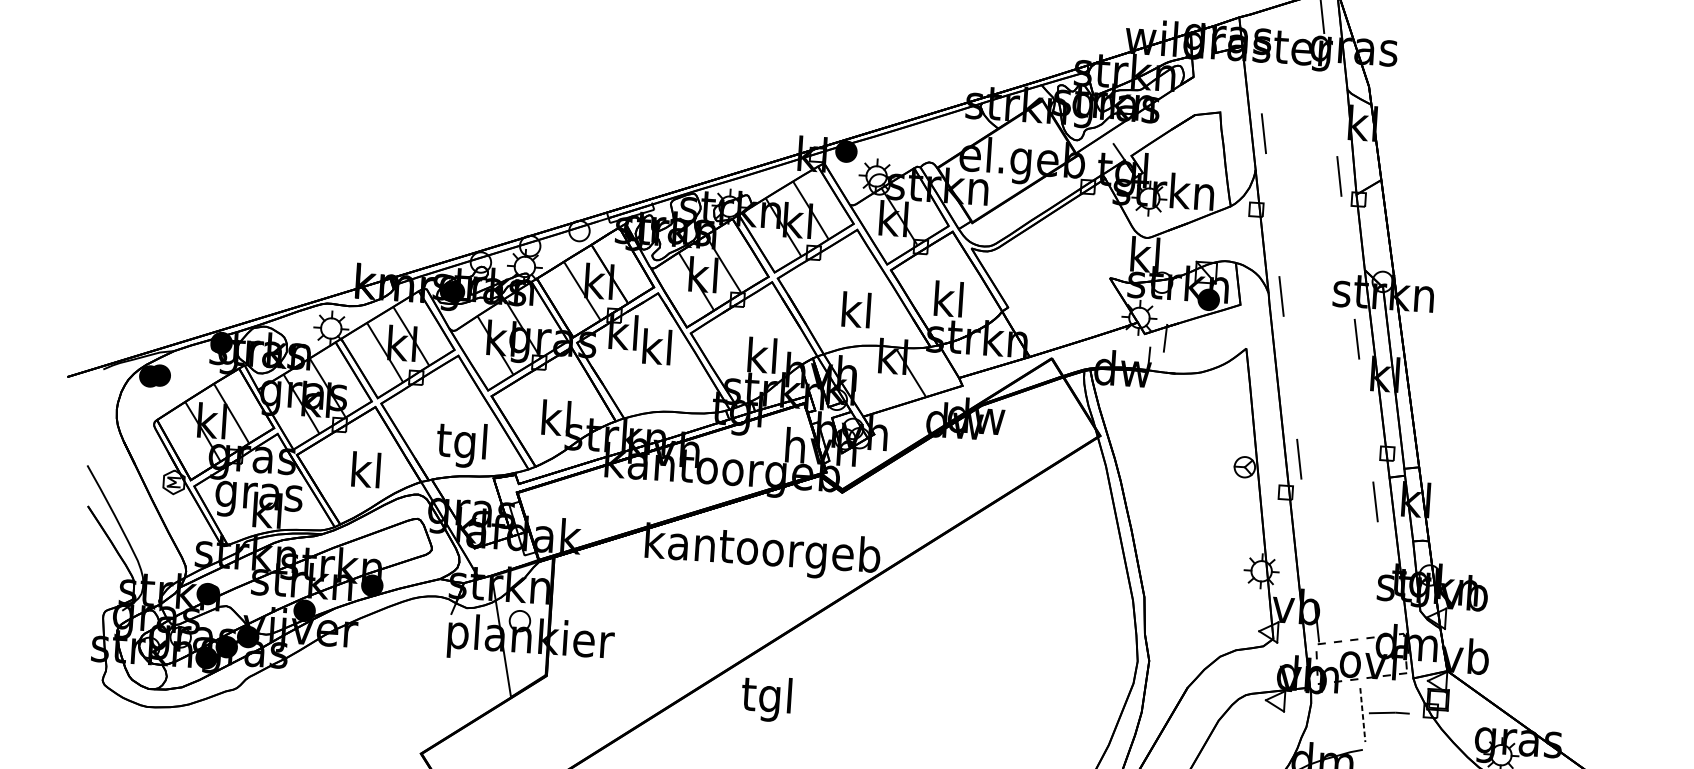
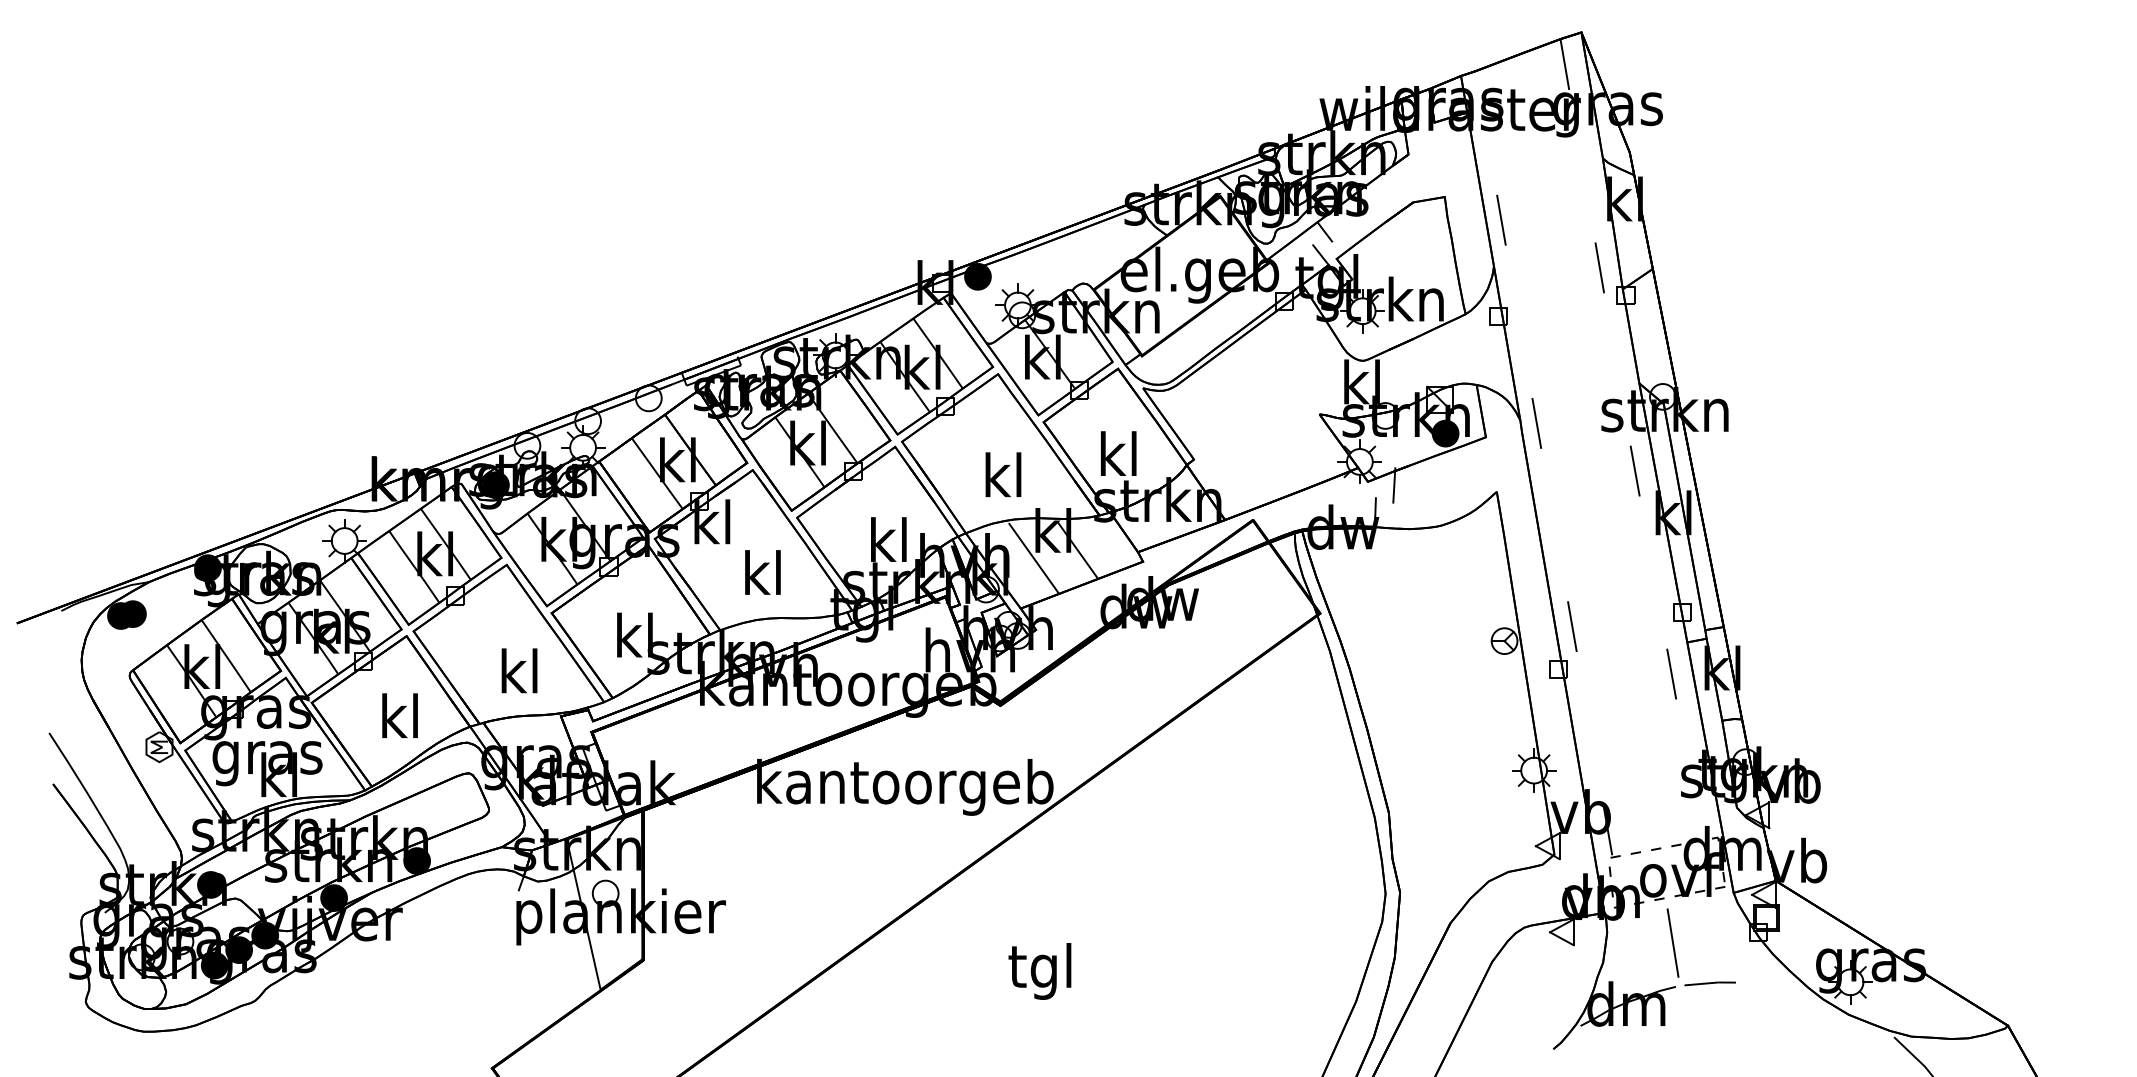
line: (1123, 134) -> (1324, 232), added
text: (656, 346) -> (762, 572), moved
line: (876, 376) -> (1033, 557), added
text: (461, 444) -> (517, 676), tgl -> kl
text: (766, 699) -> (1039, 971), moved
line: (1388, 713) -> (1709, 983), moved
line: (1363, 715) -> (1673, 943), dashed -> solid

